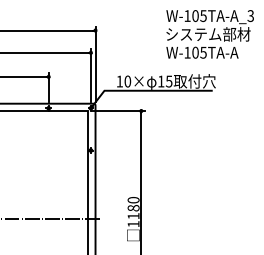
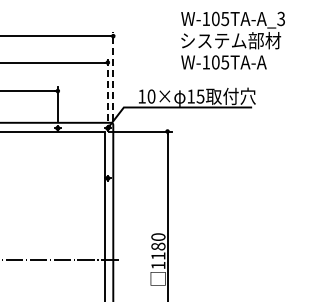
text: (209, 34) -> (232, 40), moved
line: (95, 63) -> (113, 75), solid -> dashed
line: (90, 75) -> (107, 89), solid -> dashed

